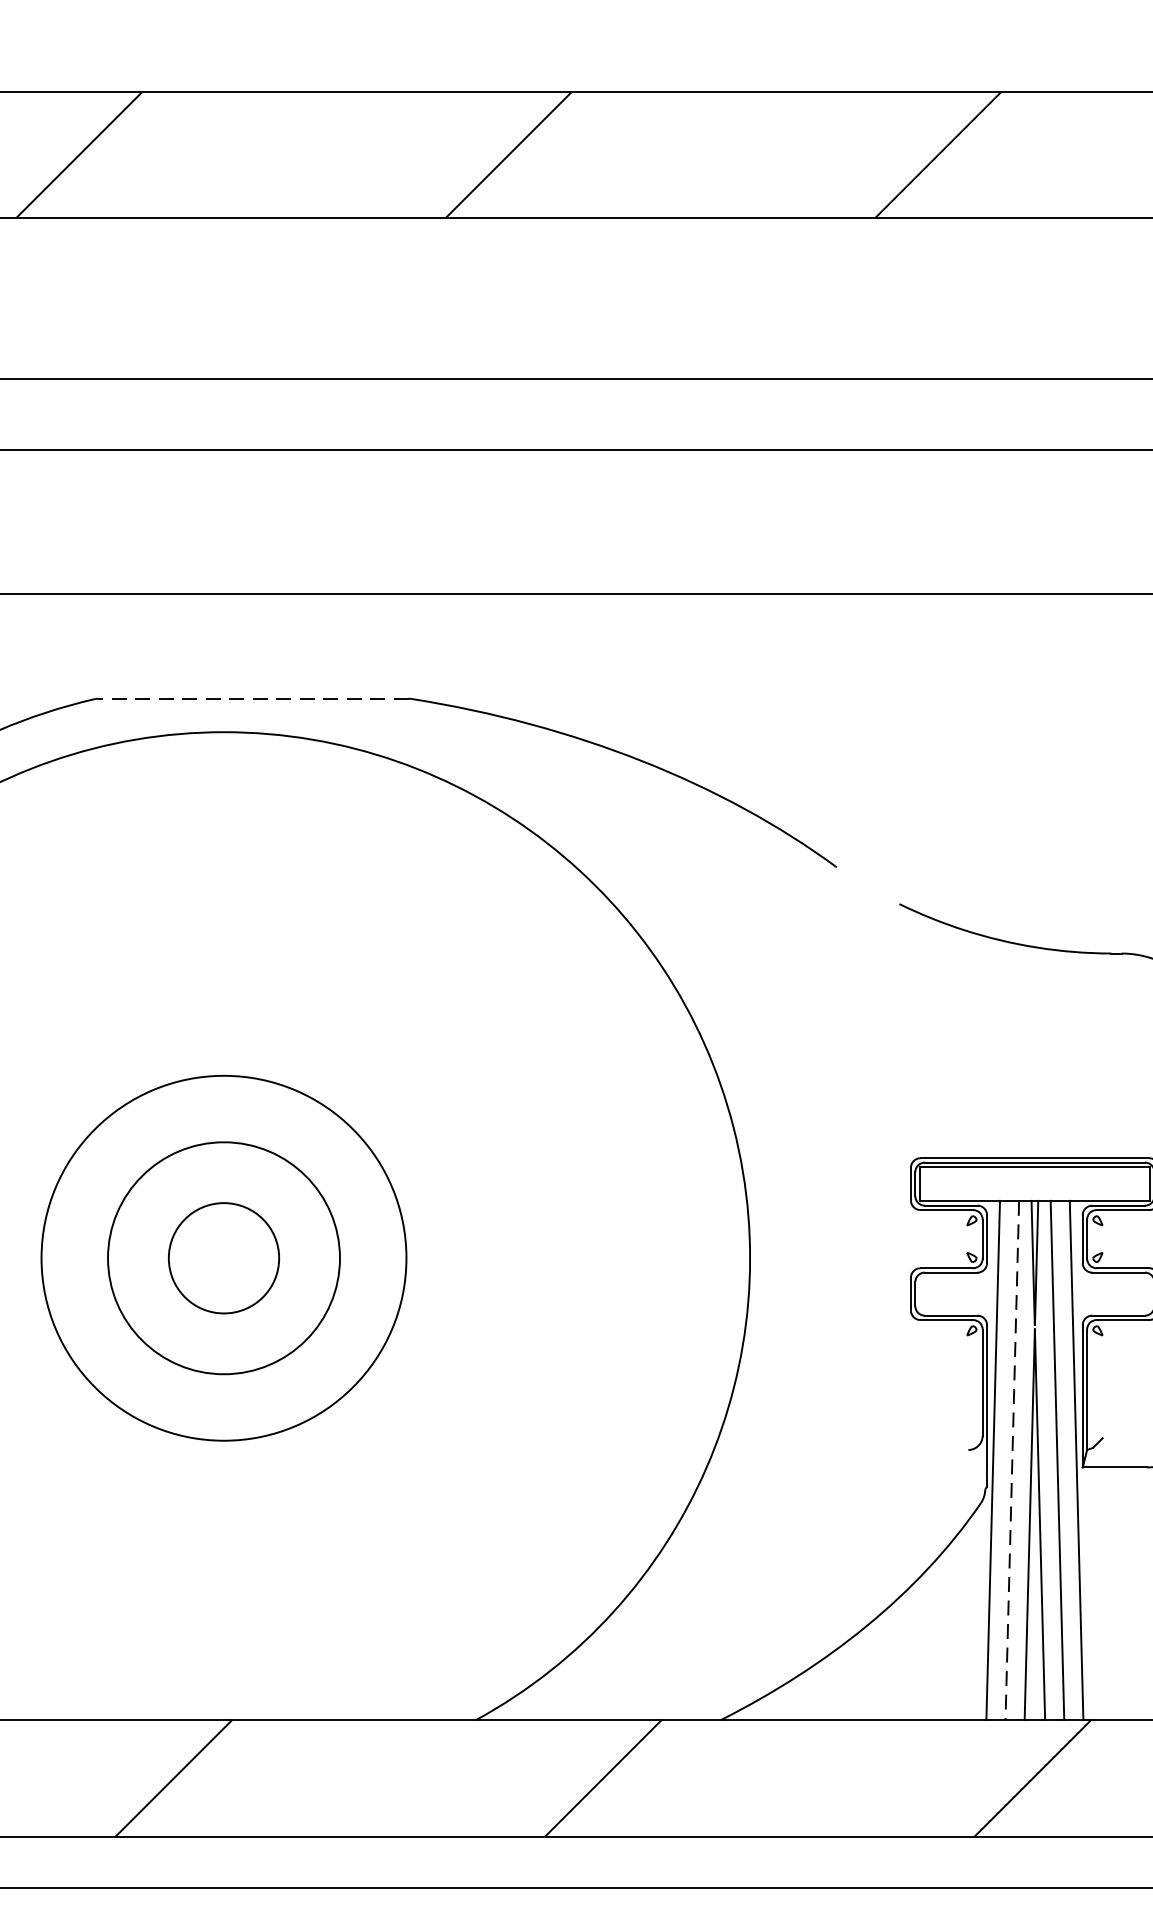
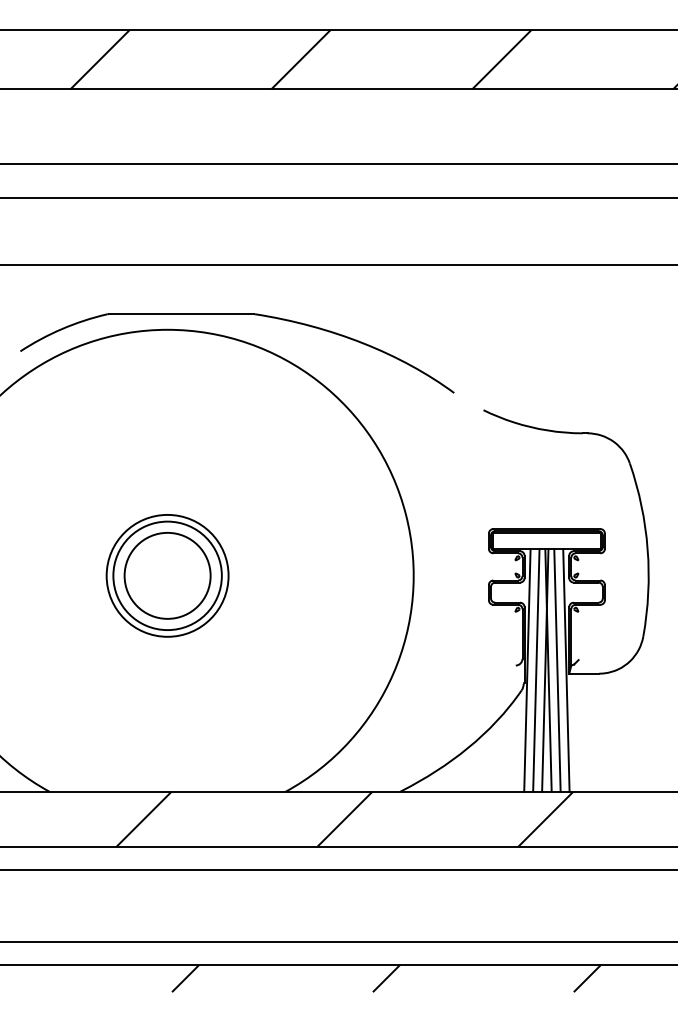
line: (253, 699) -> (181, 314), dashed -> solid
circle: (223, 1257) -> (167, 575), size x0.71
circle: (223, 1257) -> (167, 575), size x1.67
line: (1012, 1460) -> (536, 670), dashed -> solid

